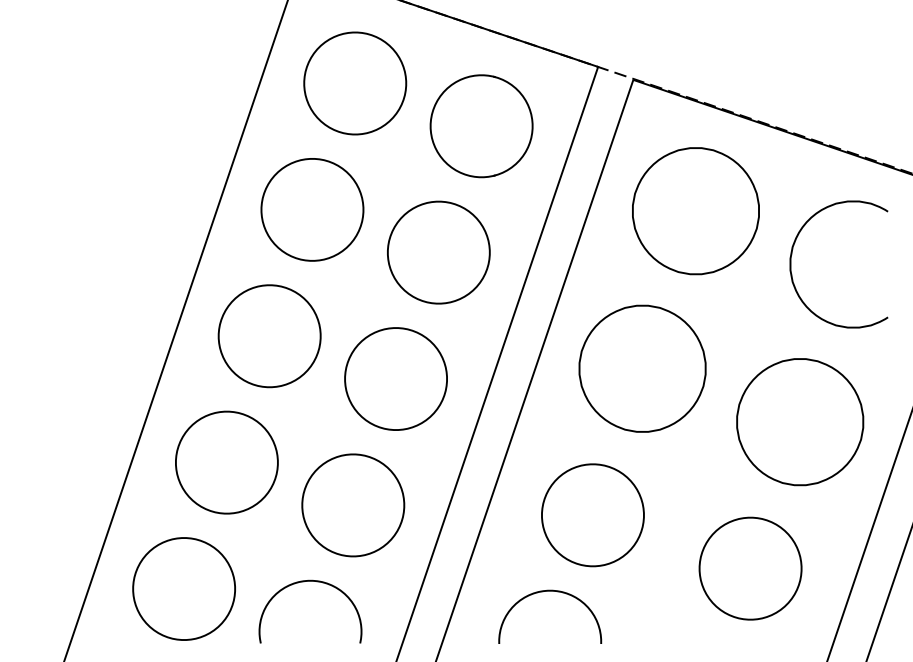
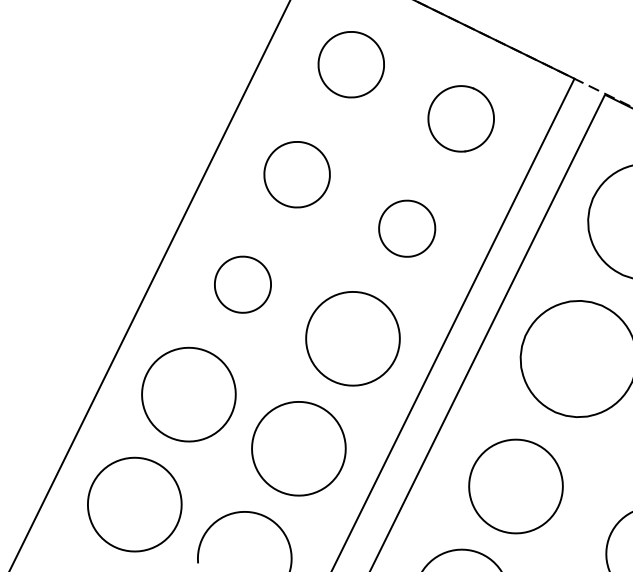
part: (355, 83) -> (351, 64), size x0.7
part: (481, 126) -> (461, 119), size x0.7
part: (312, 209) -> (297, 174), size x0.7
part: (438, 252) -> (406, 228), size x0.6
part: (269, 336) -> (242, 284), size x0.6

